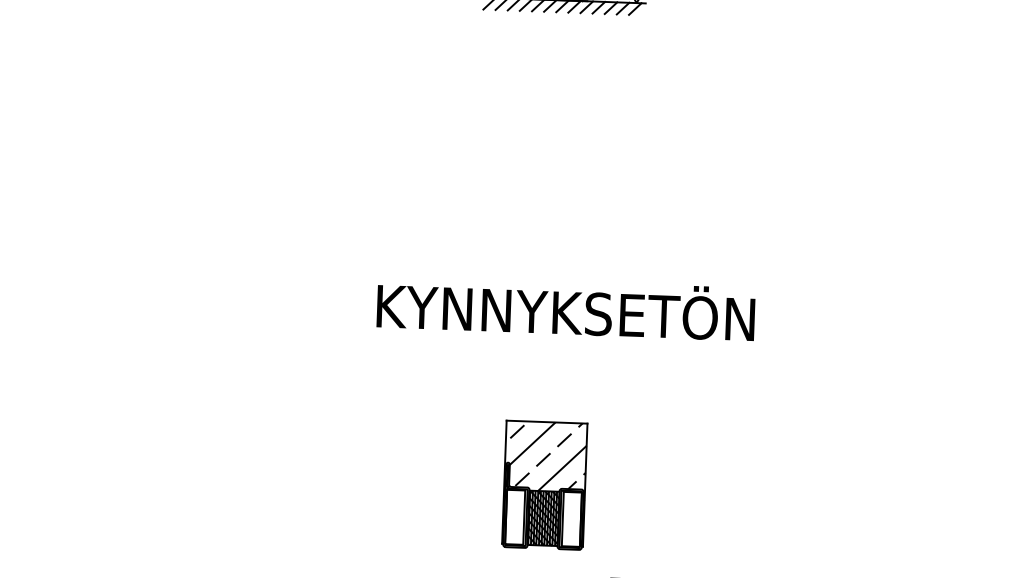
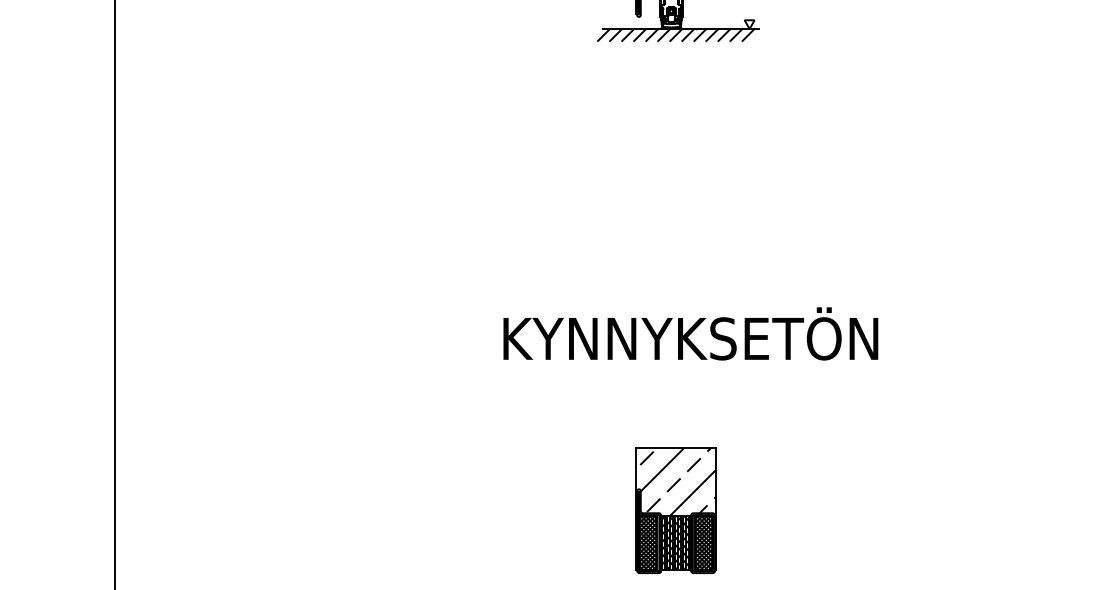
hatch: (514, 517) -> (647, 543), added
hatch: (572, 519) -> (704, 543), added

